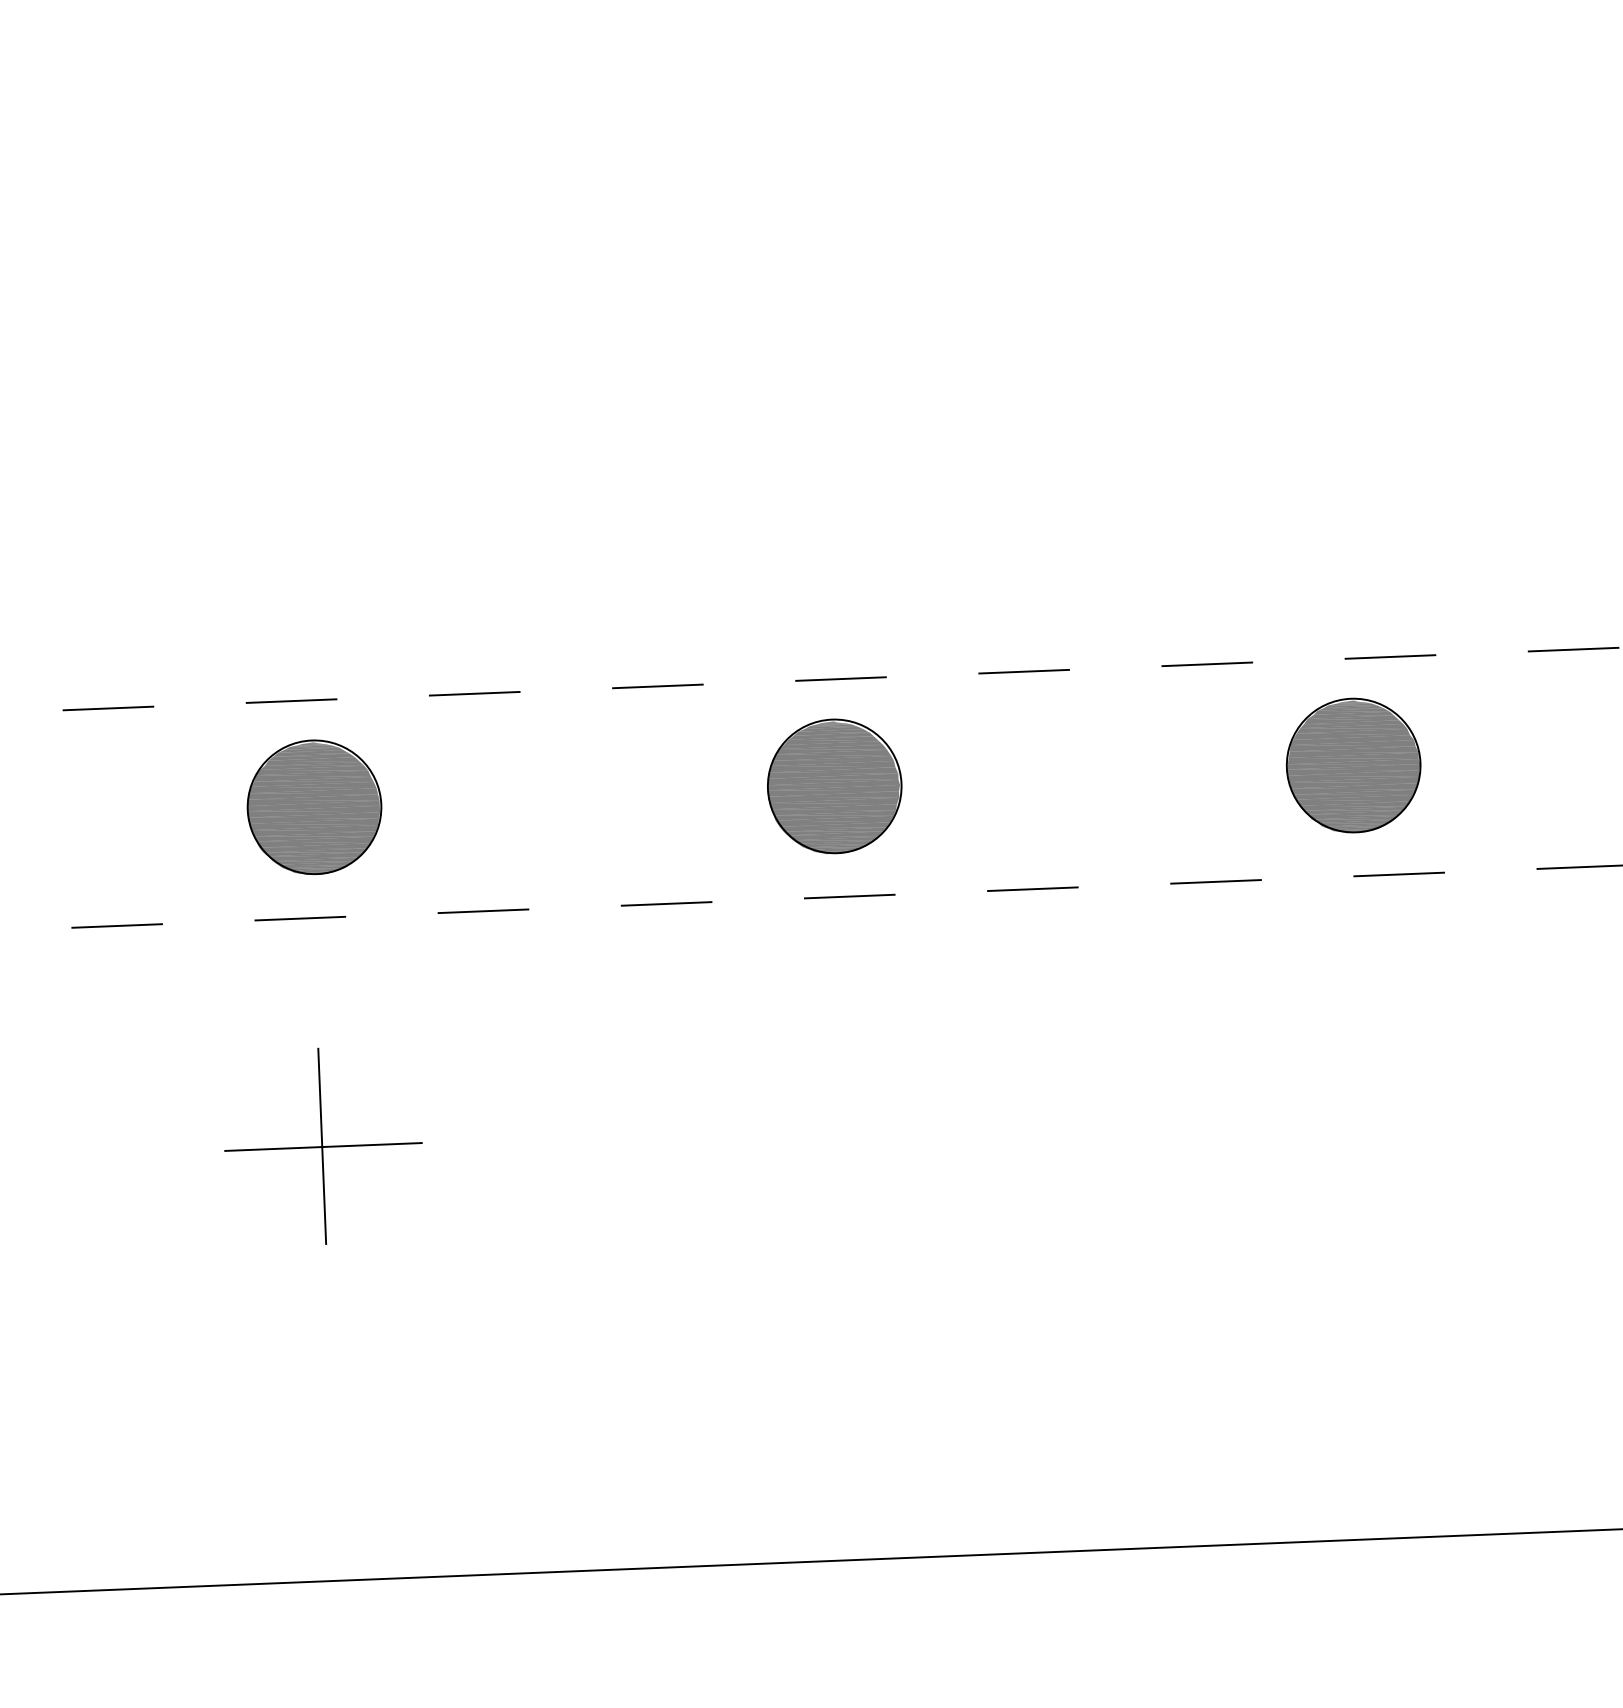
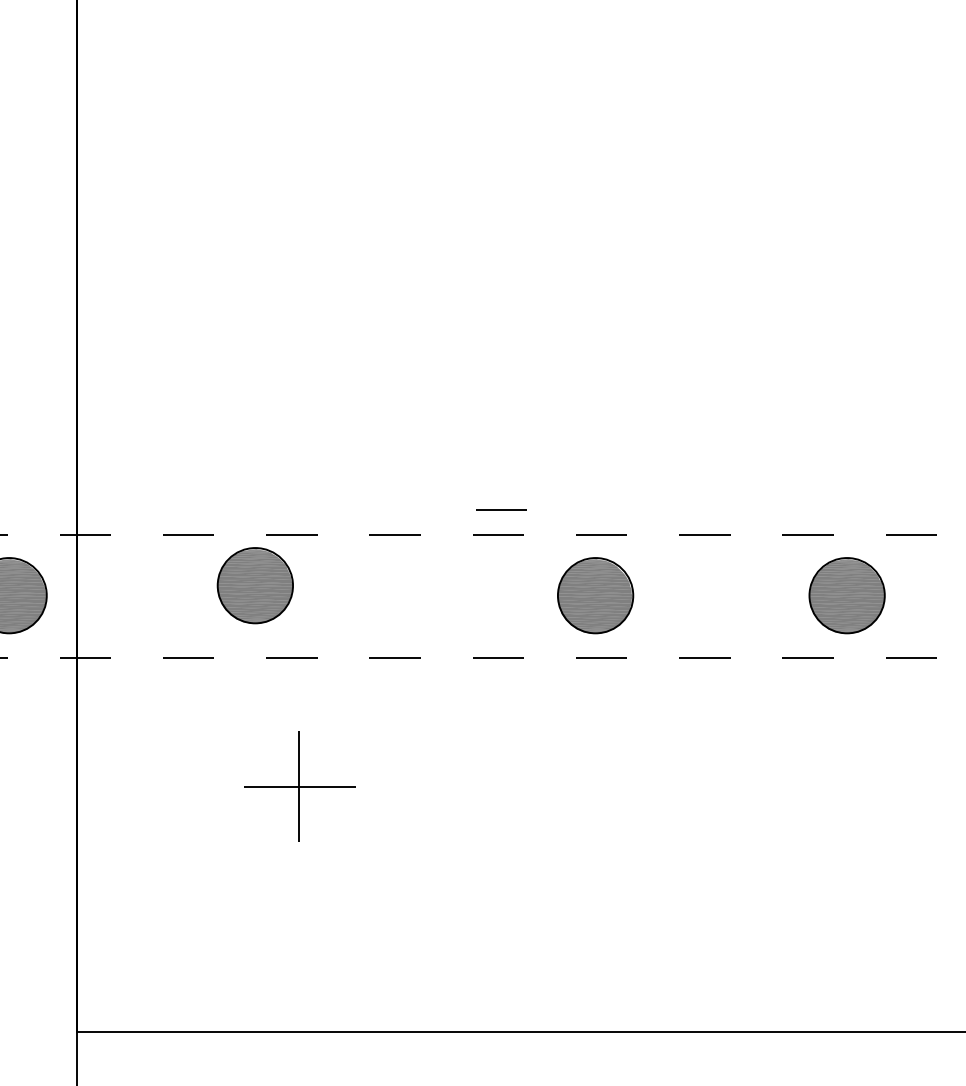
line: (661, 640) -> (501, 509), added
part: (1352, 765) -> (846, 595), moved
part: (312, 807) -> (254, 585), moved

